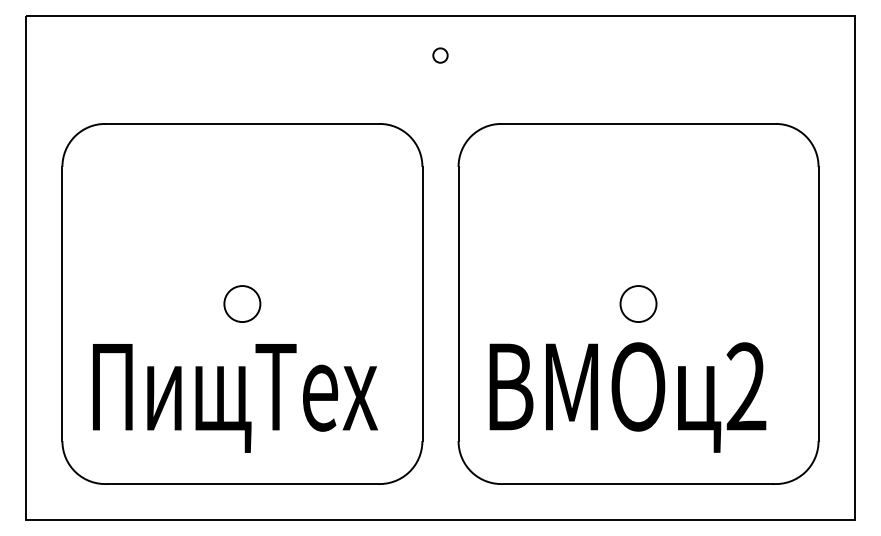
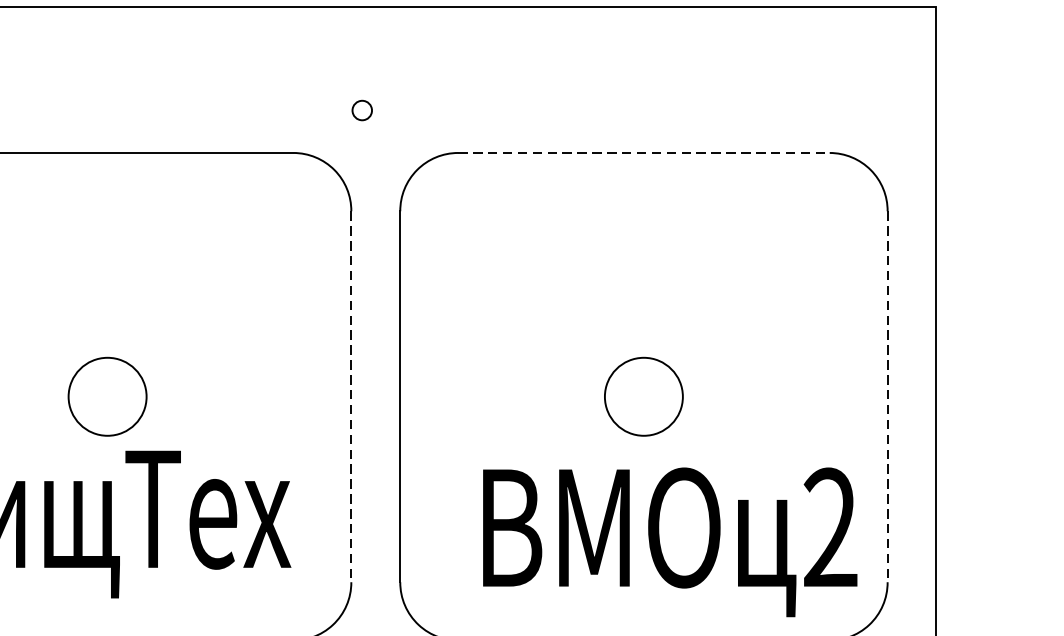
circle: (440, 55) -> (362, 110), moved
line: (639, 123) -> (645, 152), solid -> dashed
circle: (242, 304) -> (107, 397), size x1.6
line: (422, 304) -> (351, 397), solid -> dashed
circle: (638, 304) -> (643, 397), size x1.6
line: (818, 304) -> (887, 397), solid -> dashed
text: (627, 397) -> (669, 542), moved

